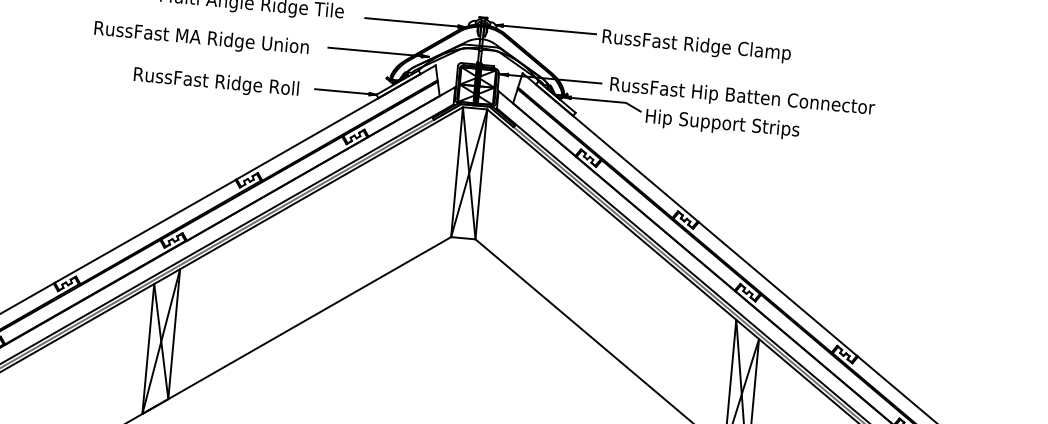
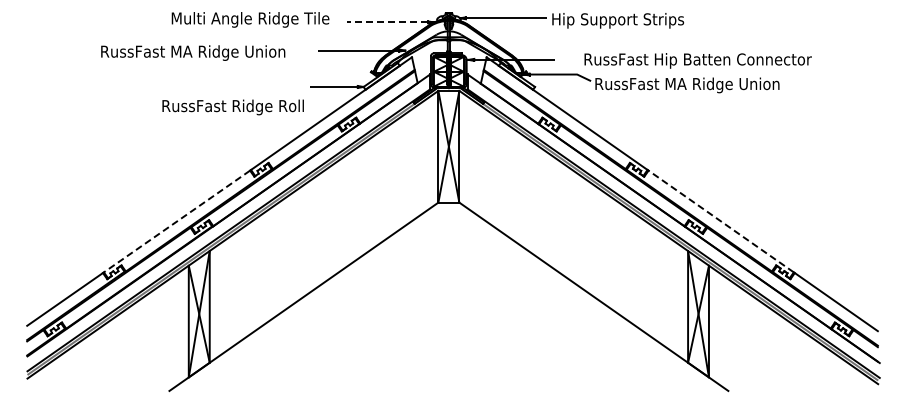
line: (409, 22) -> (386, 22), solid -> dashed
text: (202, 38) -> (193, 52), moved
text: (697, 46) -> (633, 20), RussFast Ridge Clamp -> Hip Support Strips
text: (215, 83) -> (232, 107), moved
text: (741, 96) -> (697, 60), moved
text: (753, 127) -> (687, 85), Hip Support Strips -> RussFast MA Ridge Union
line: (144, 231) -> (176, 221), solid -> dashed
line: (778, 289) -> (721, 221), solid -> dashed

